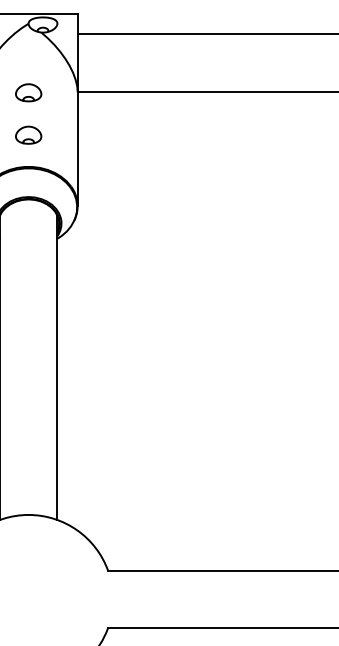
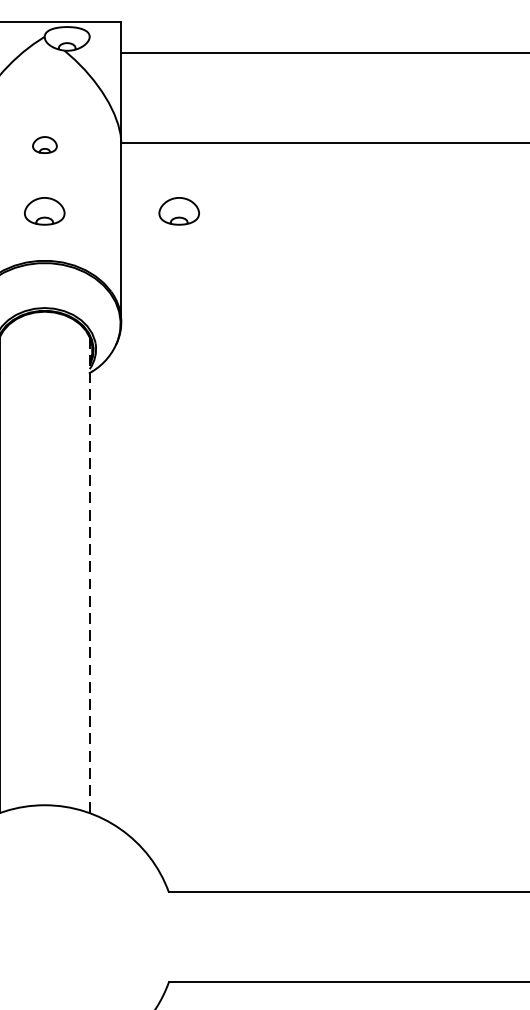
part: (28, 92) -> (44, 144), size x0.6
part: (114, 134) -> (178, 210), added
line: (57, 367) -> (89, 574), solid -> dashed

